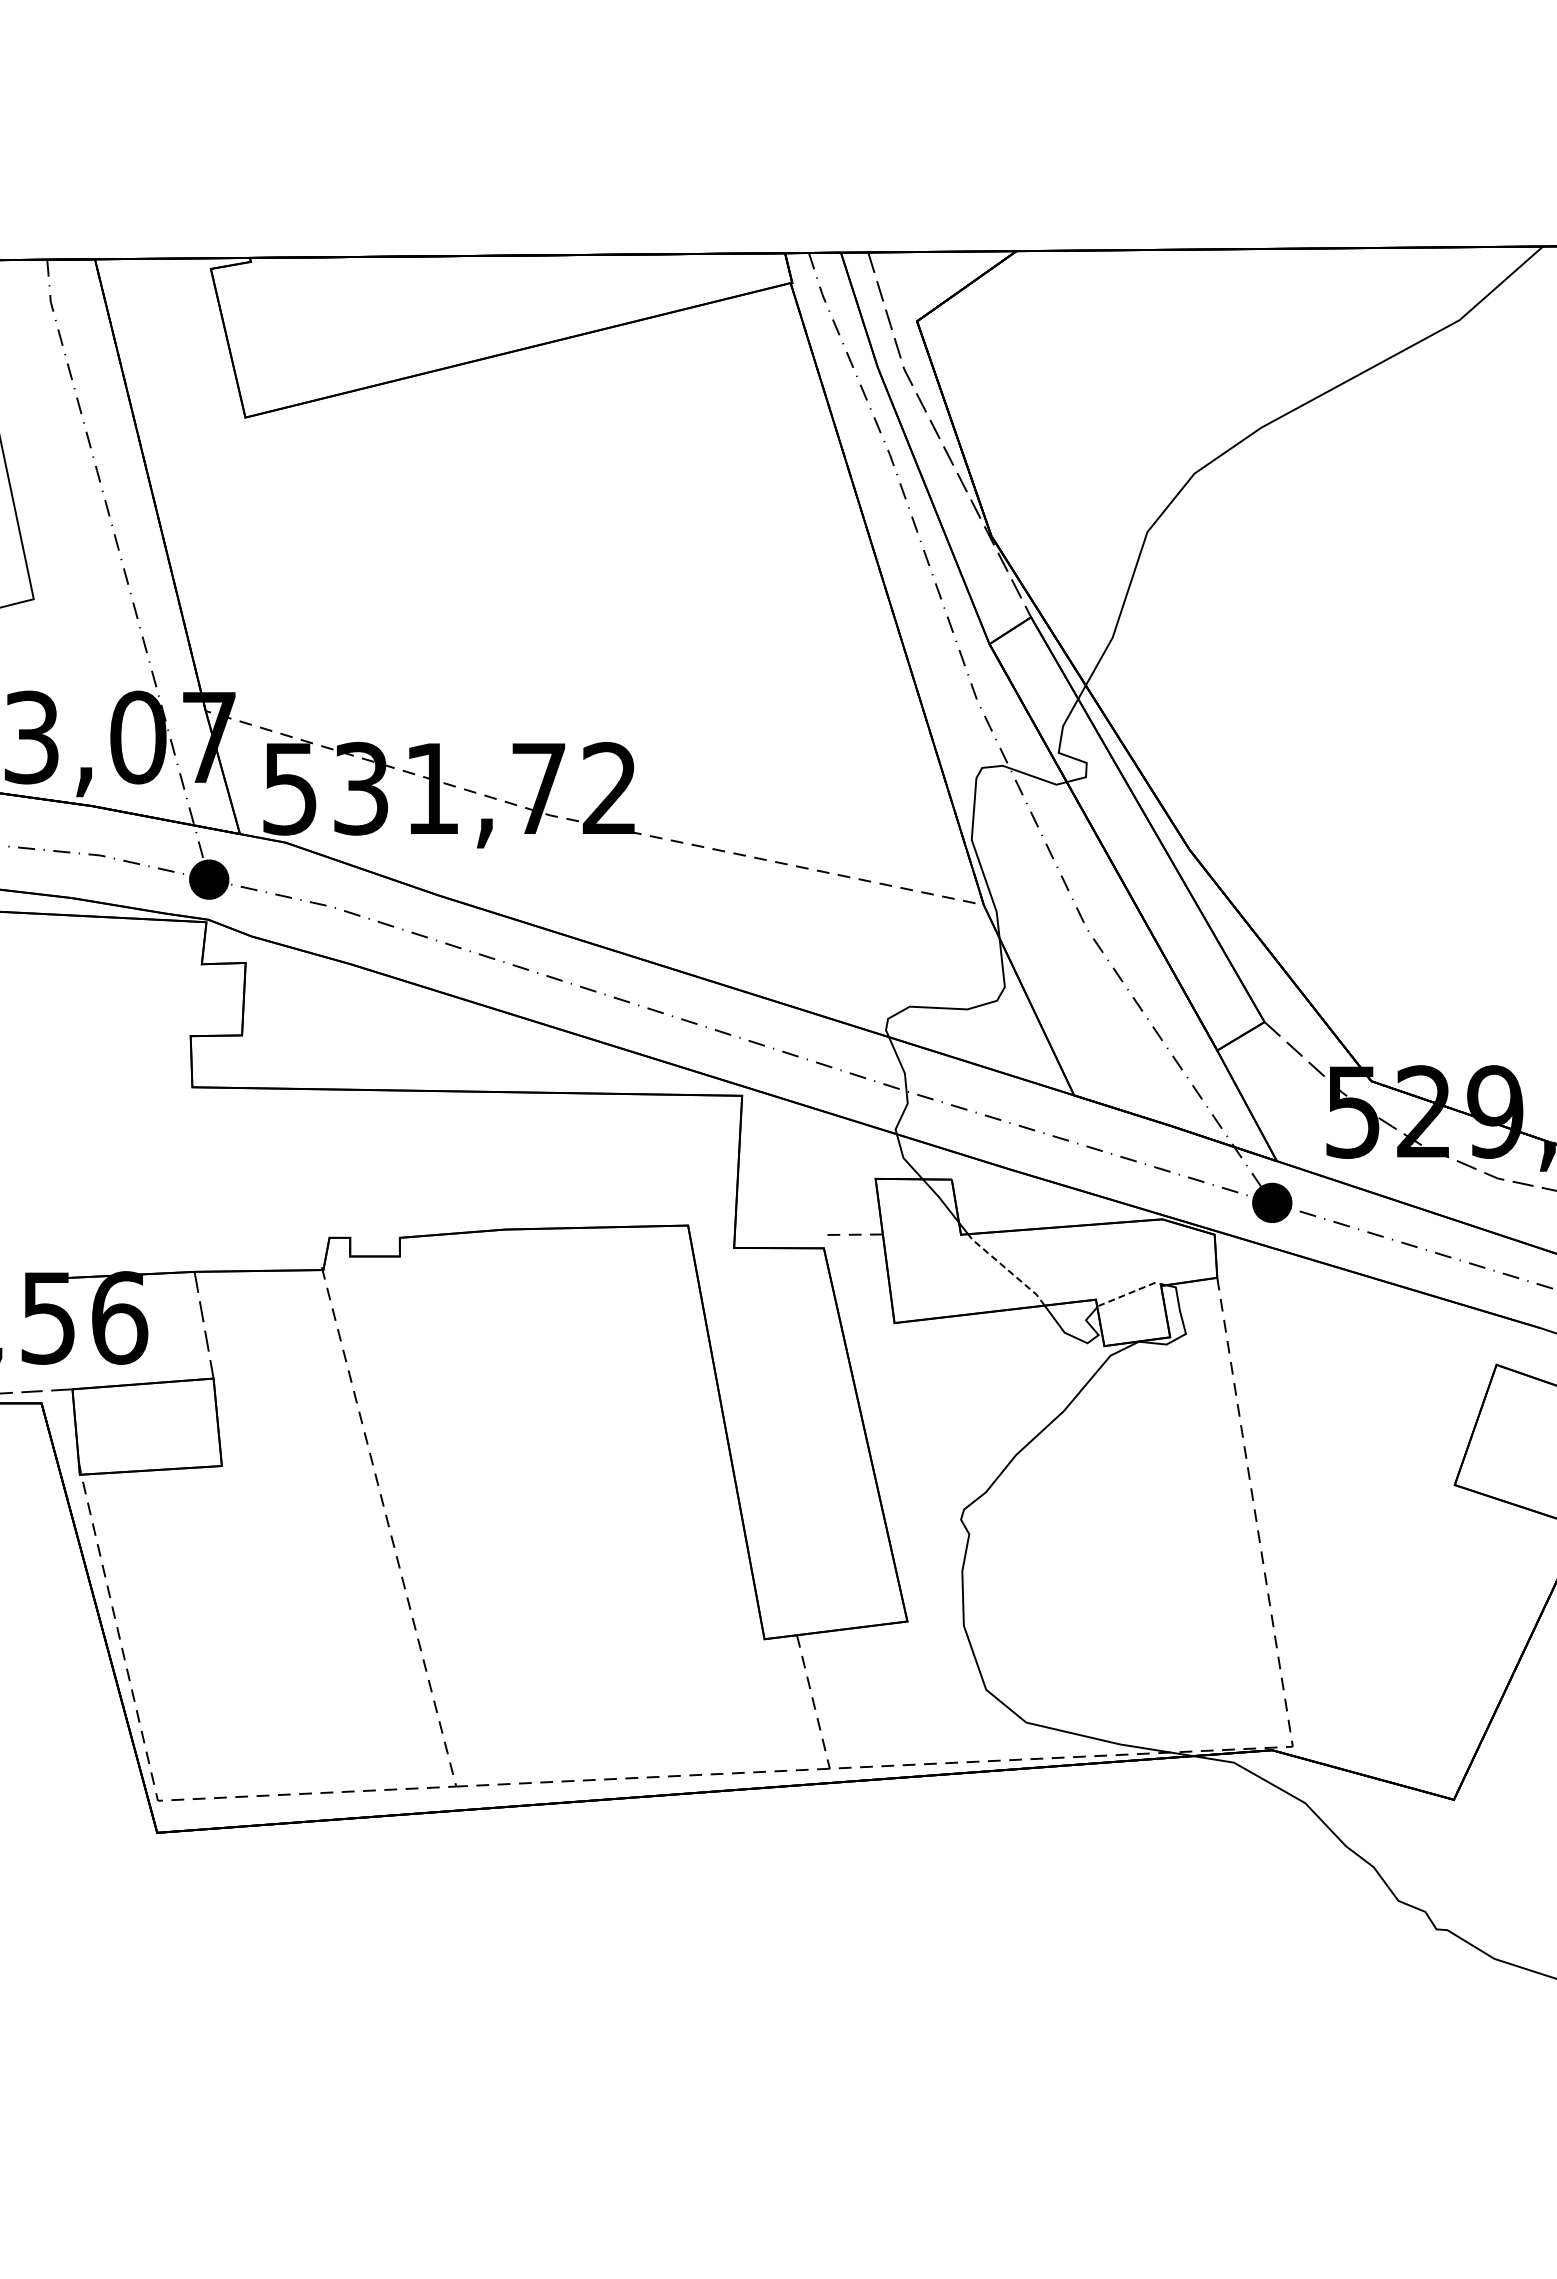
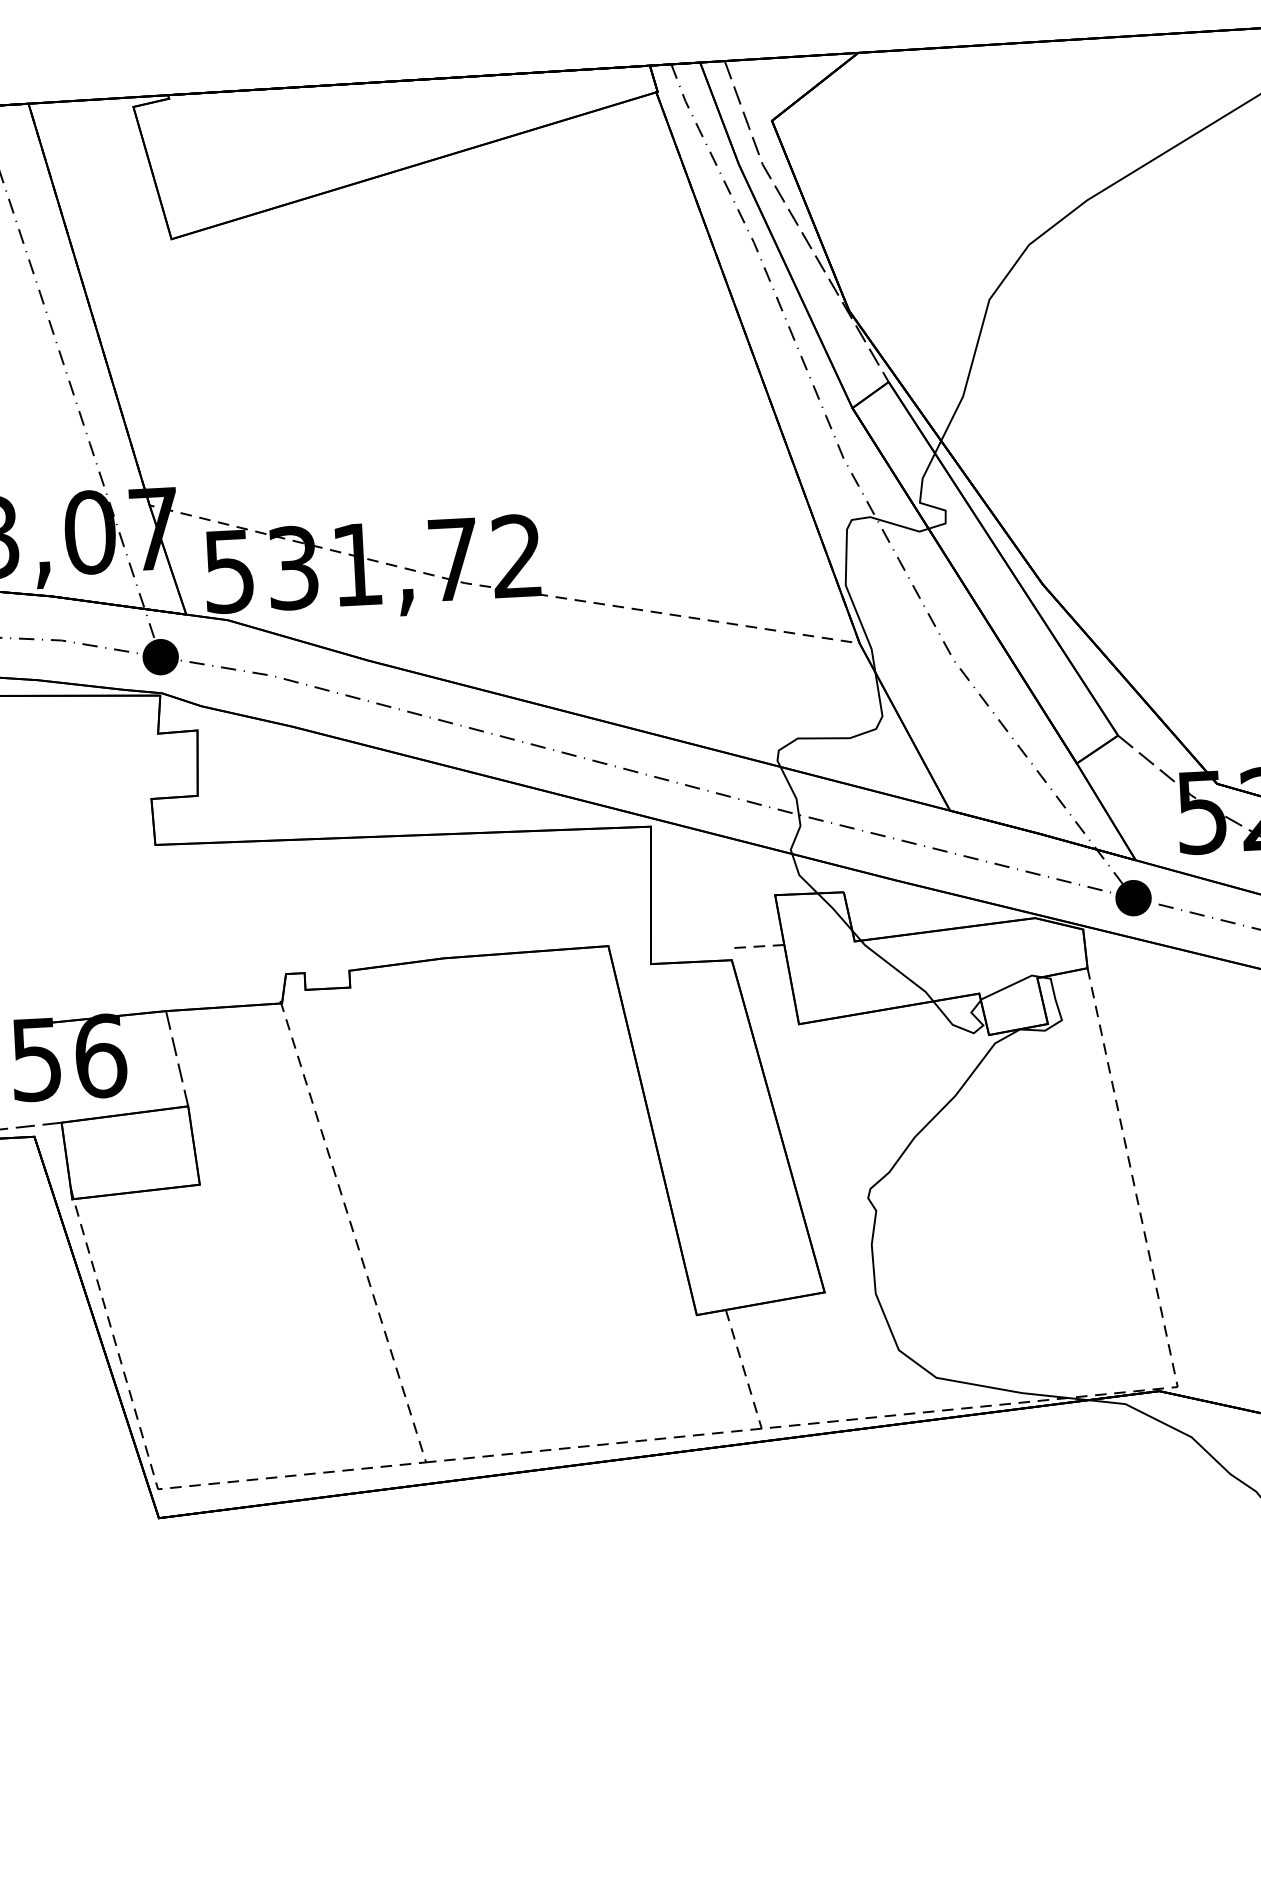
line: (1007, 1269) -> (898, 970), dashed -> solid
line: (1131, 1292) -> (1010, 985), dashed -> solid

